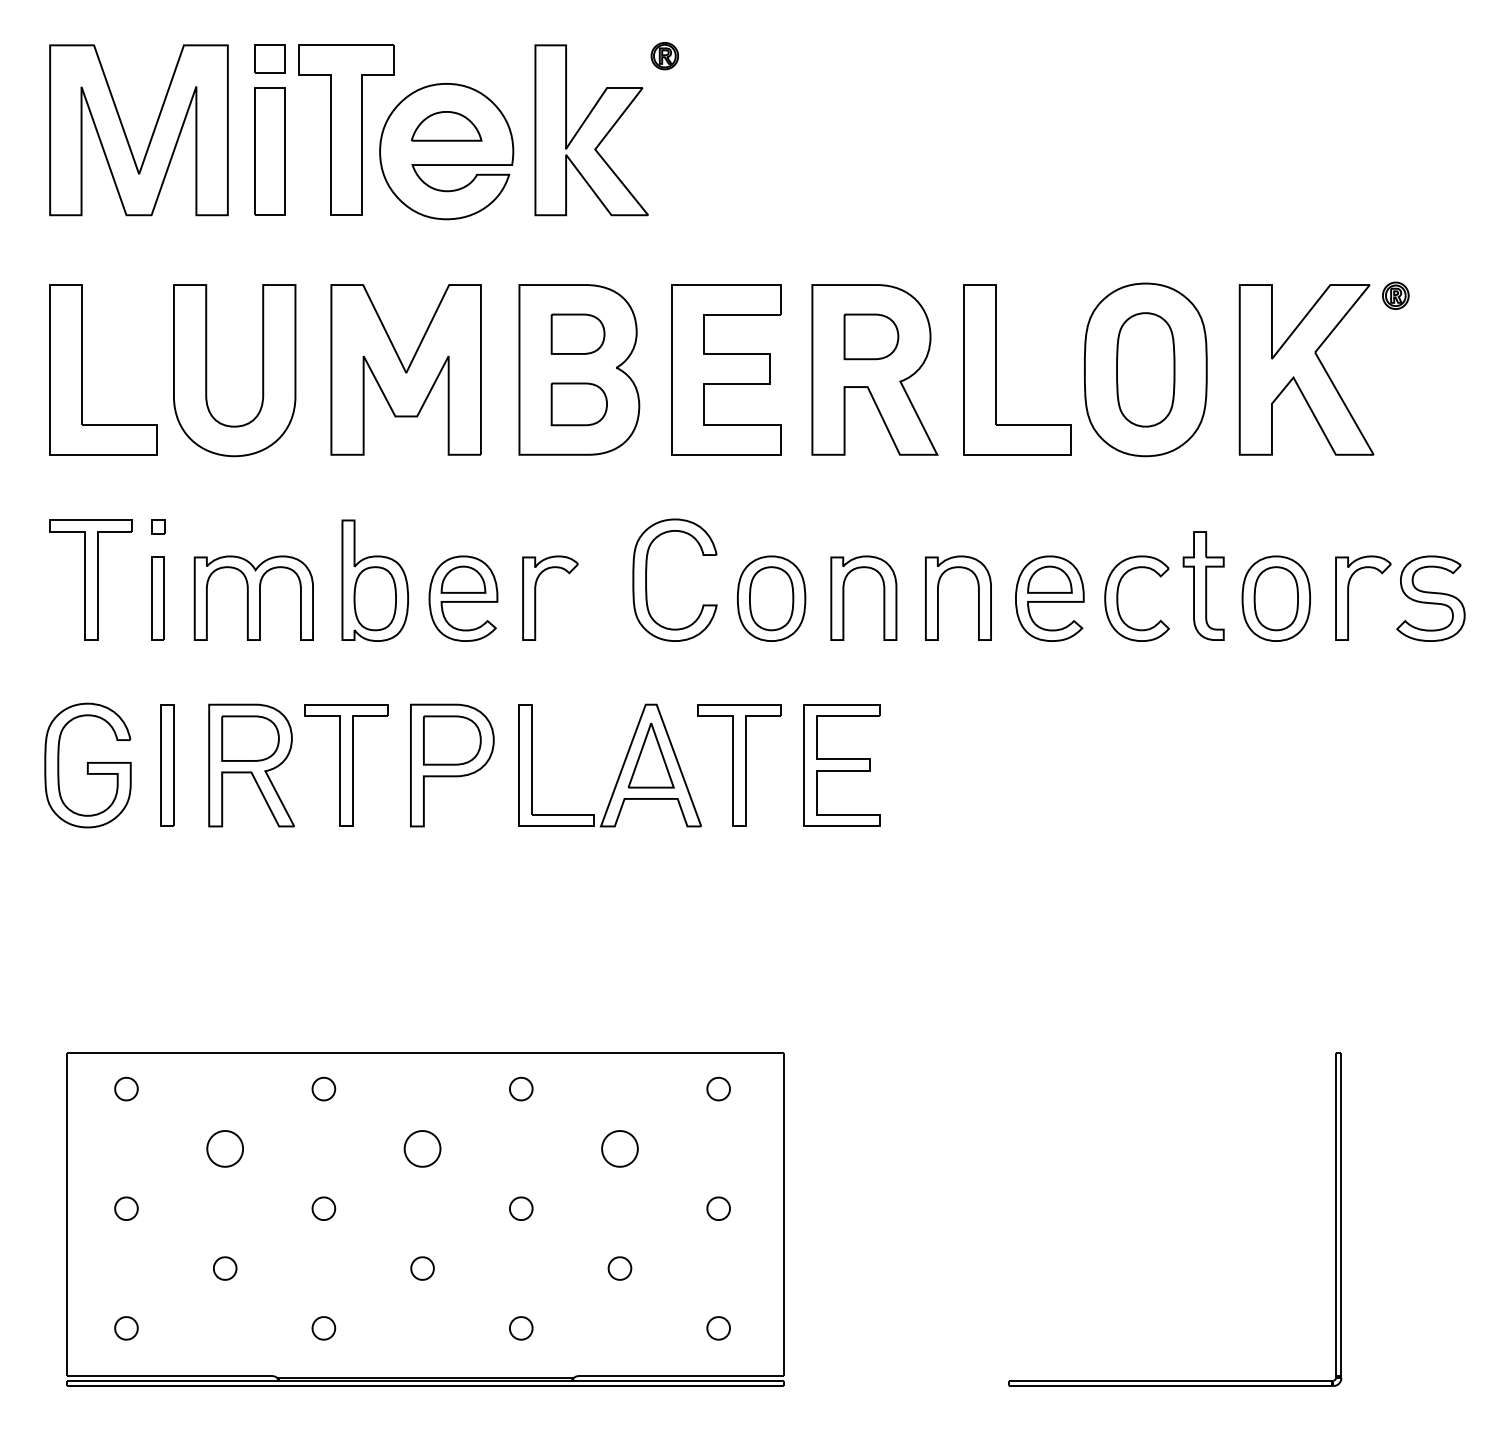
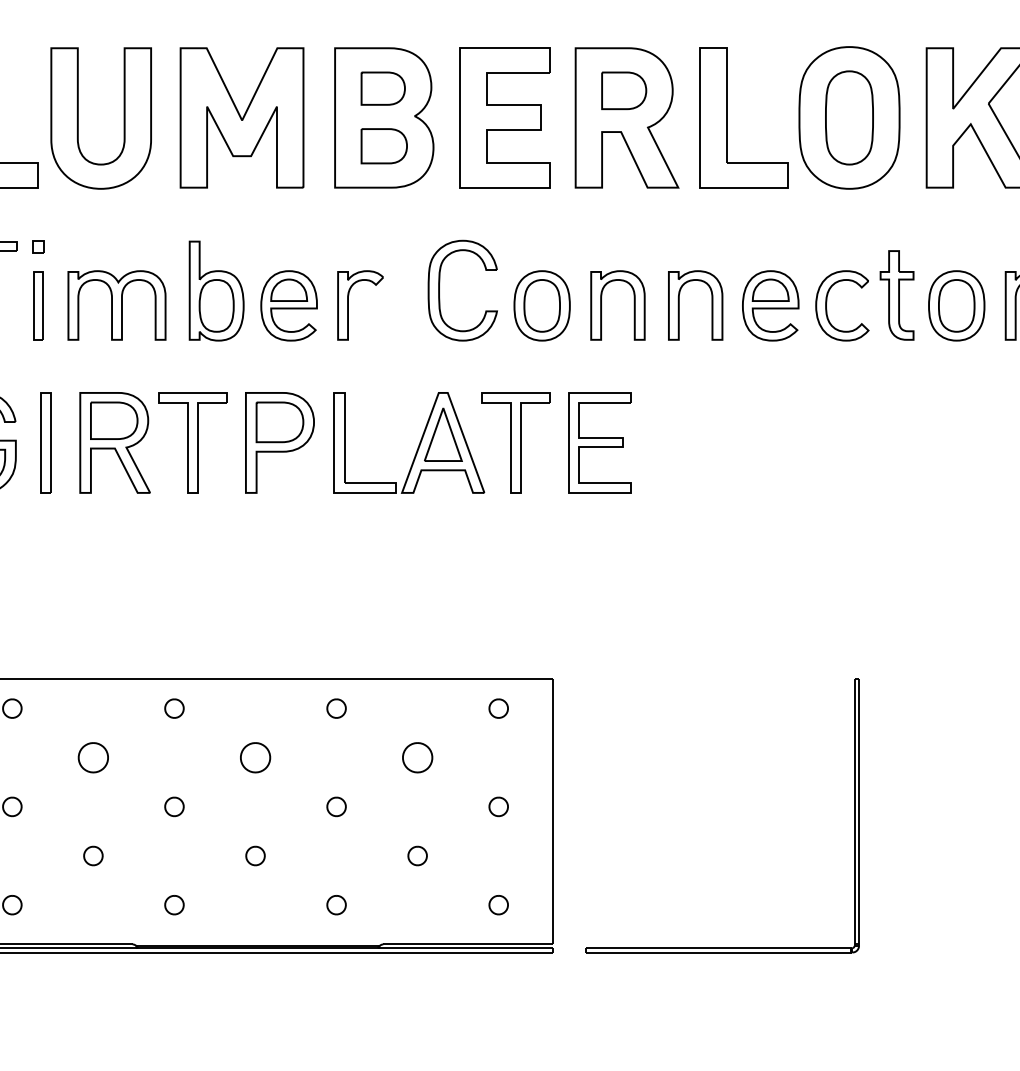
part: (1335, 1219) -> (854, 815), moved

